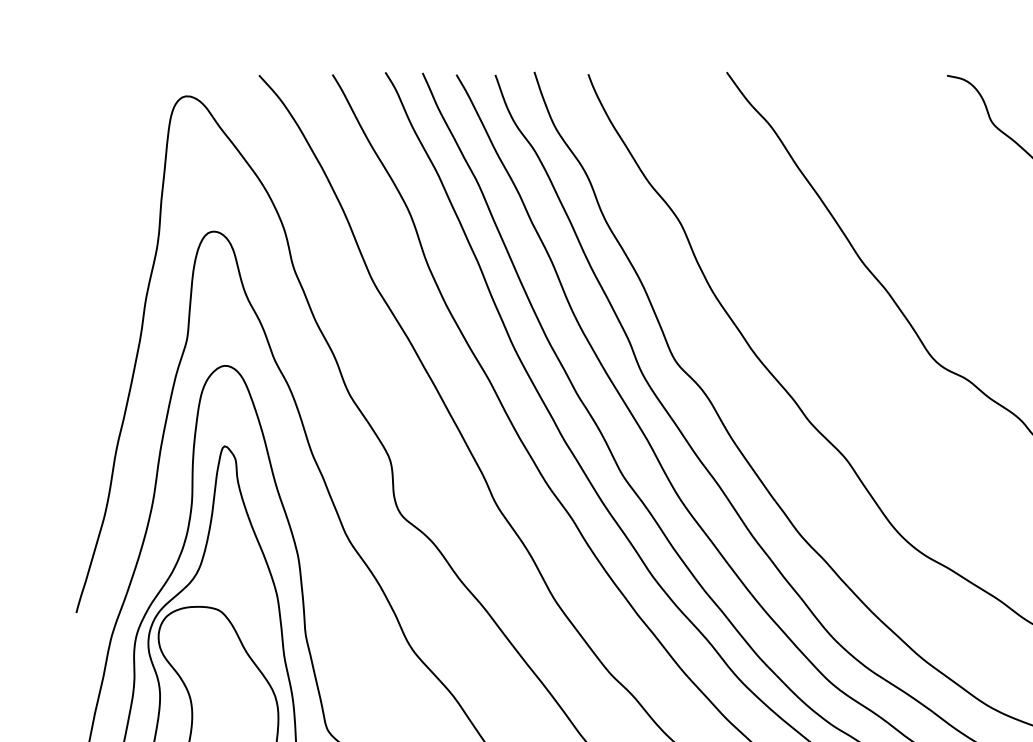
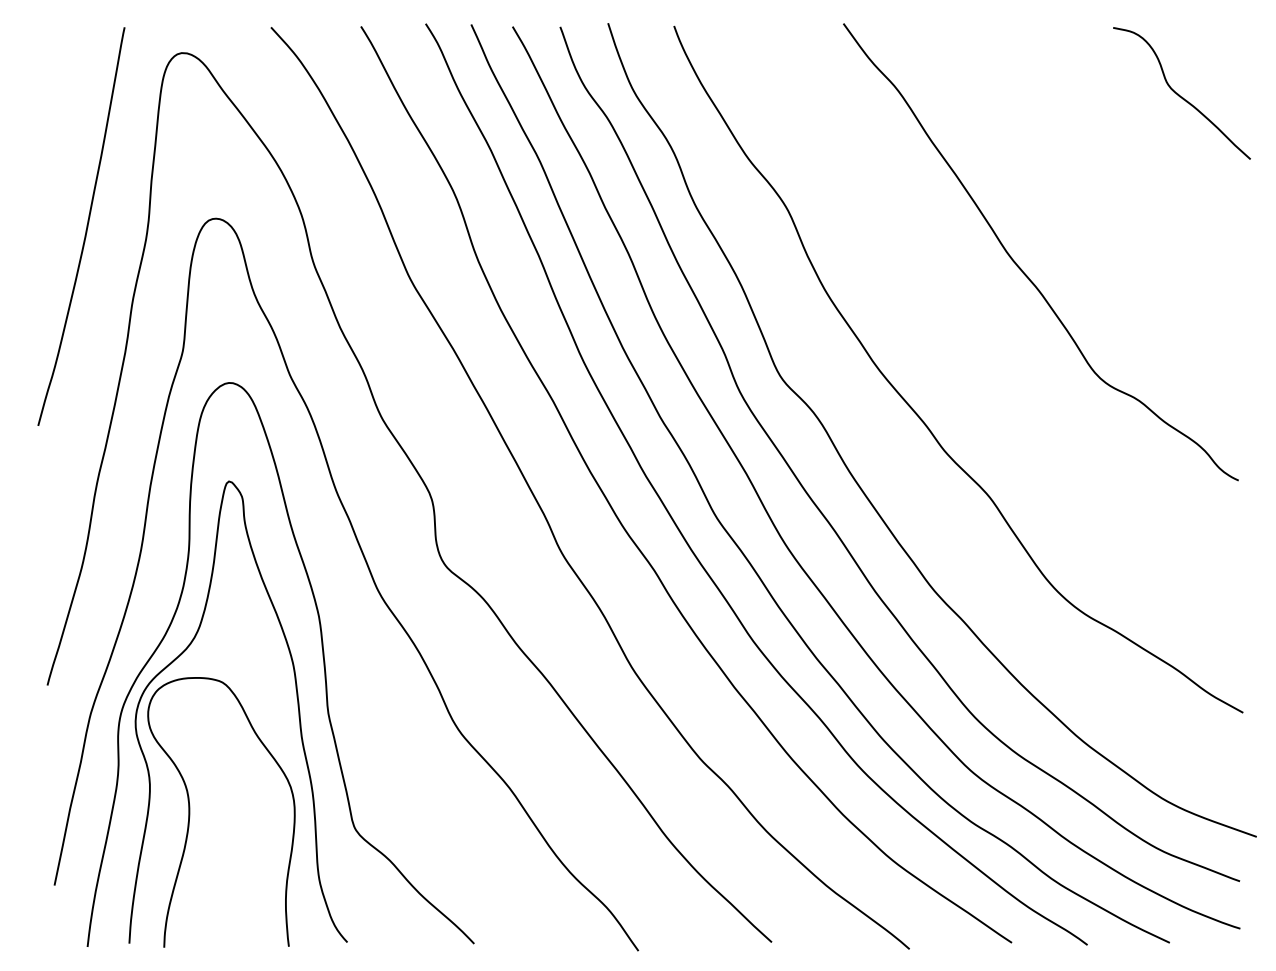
curve: (108, 238) -> (86, 226), added

